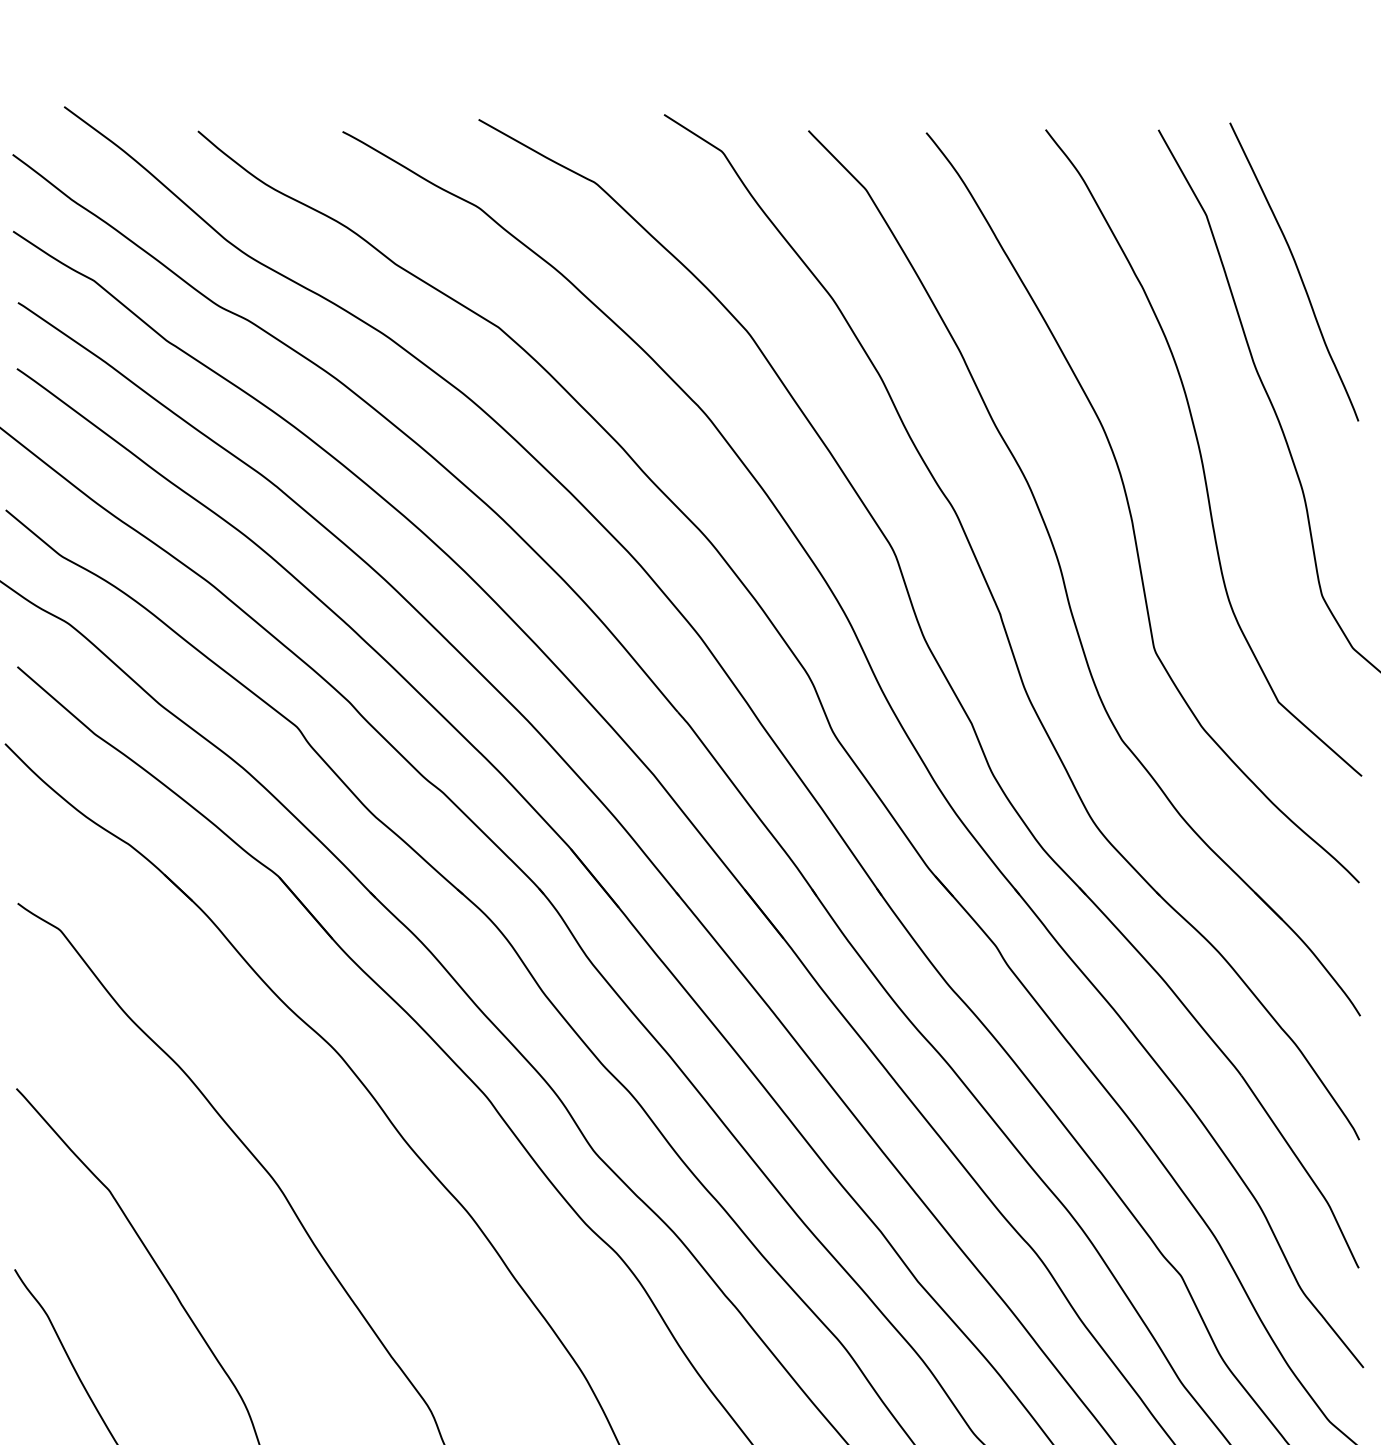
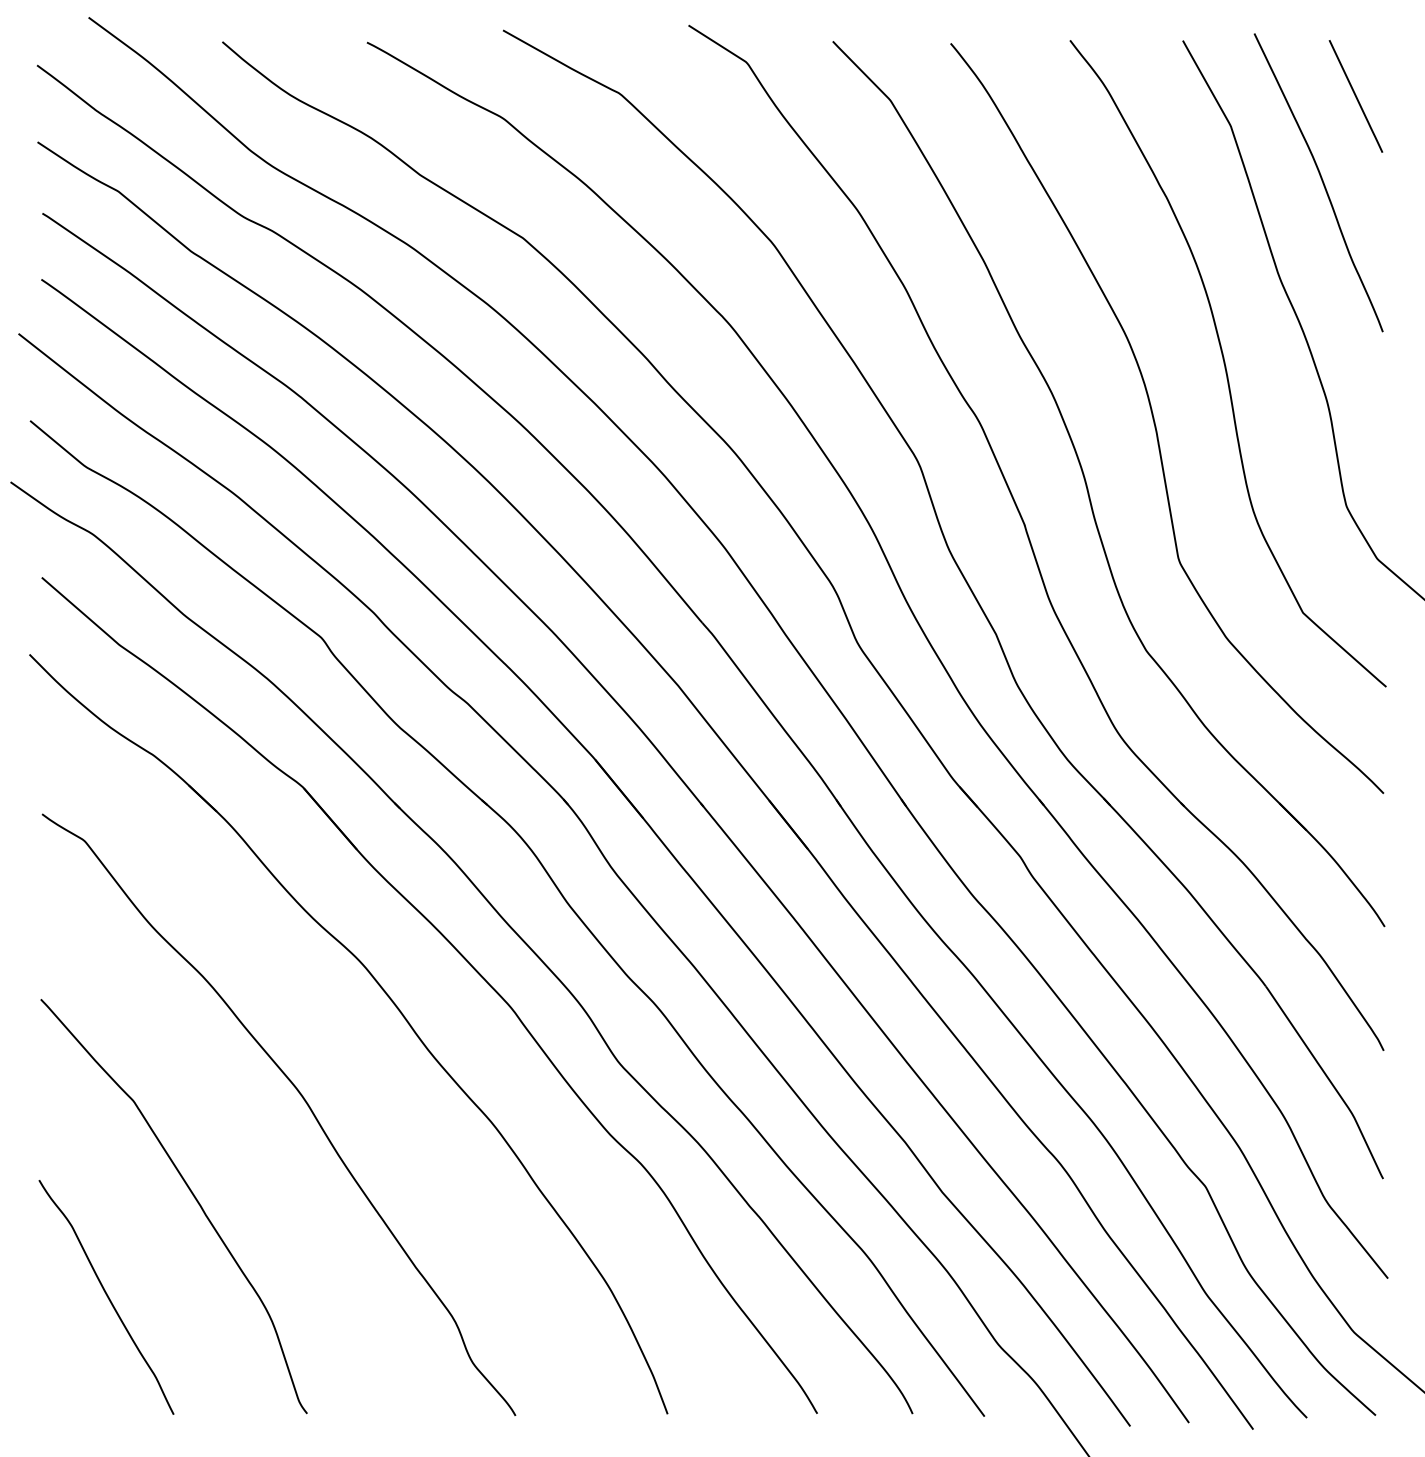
line: (1331, 185) -> (1355, 96), added

